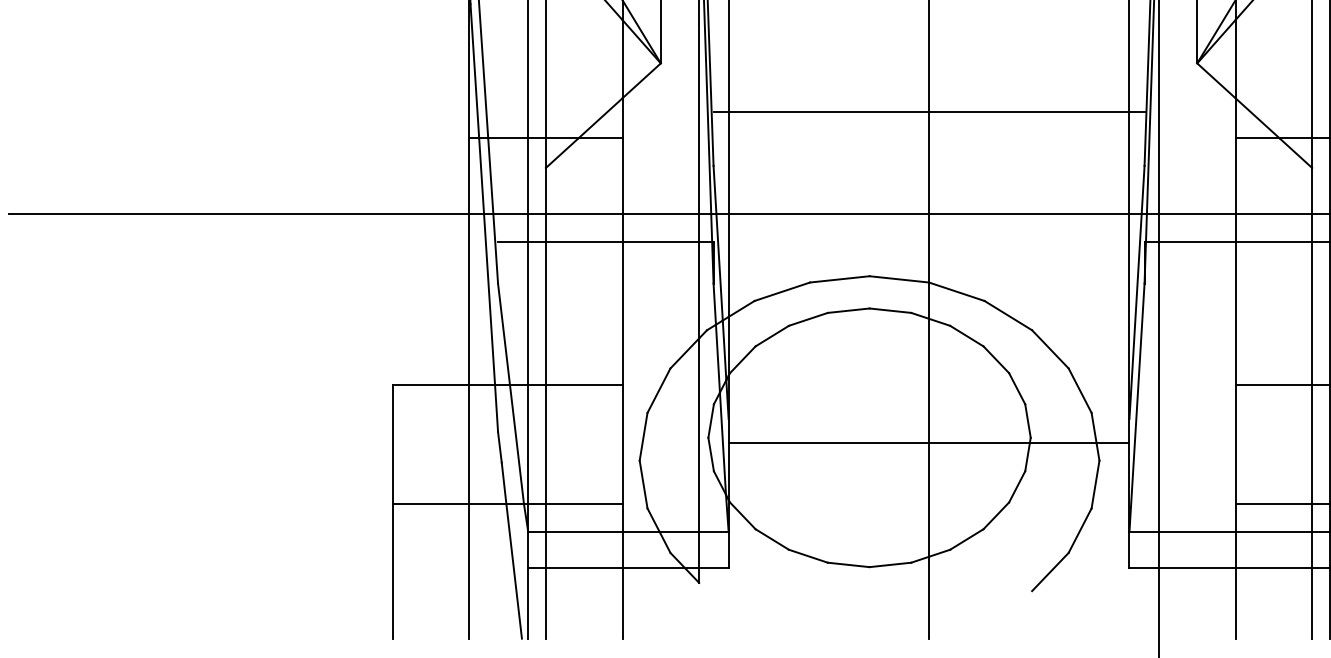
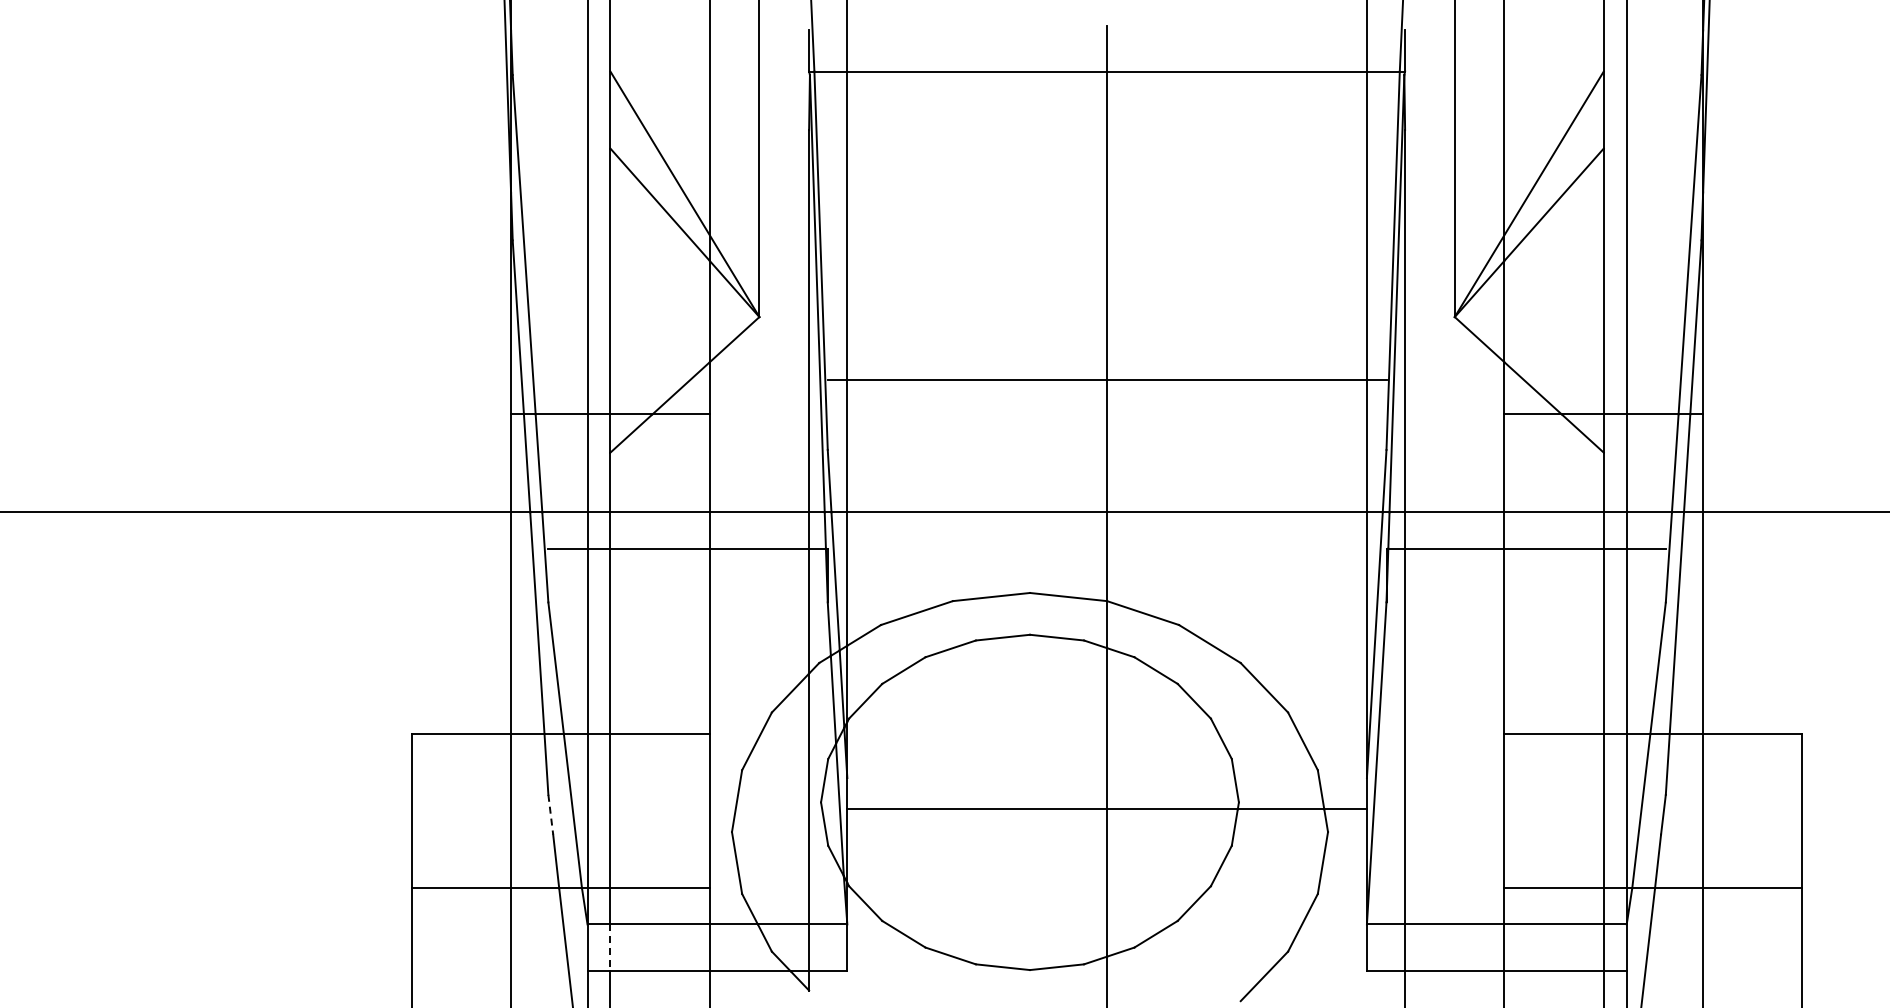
line: (499, 447) -> (550, 815), solid -> dashed
line: (545, 550) -> (610, 948), solid -> dashed

